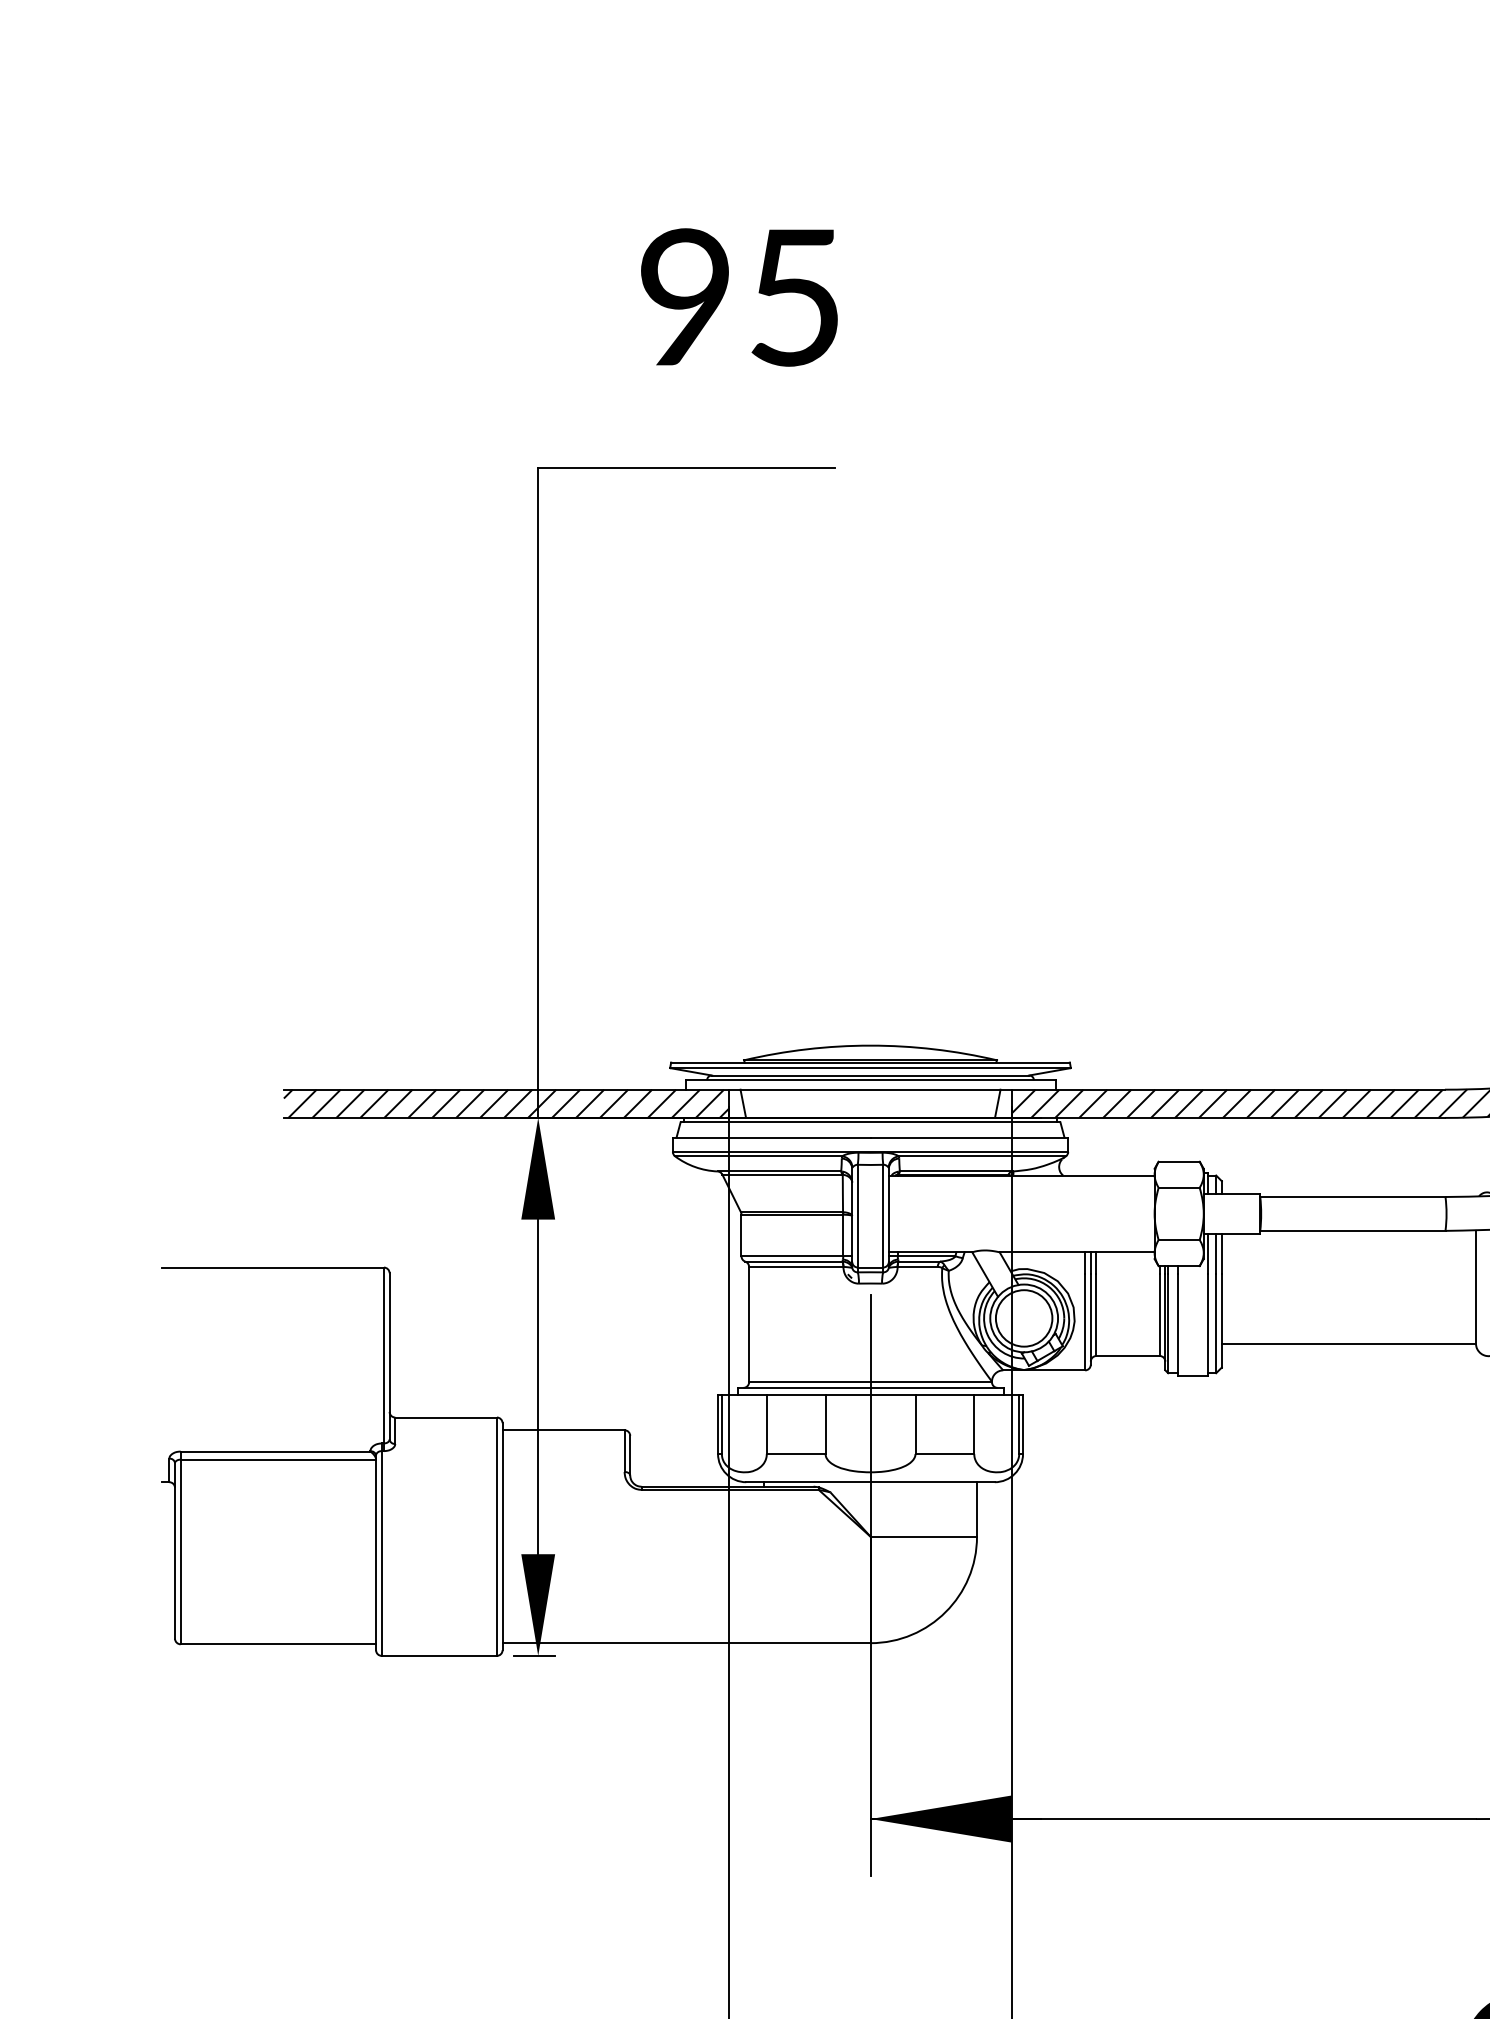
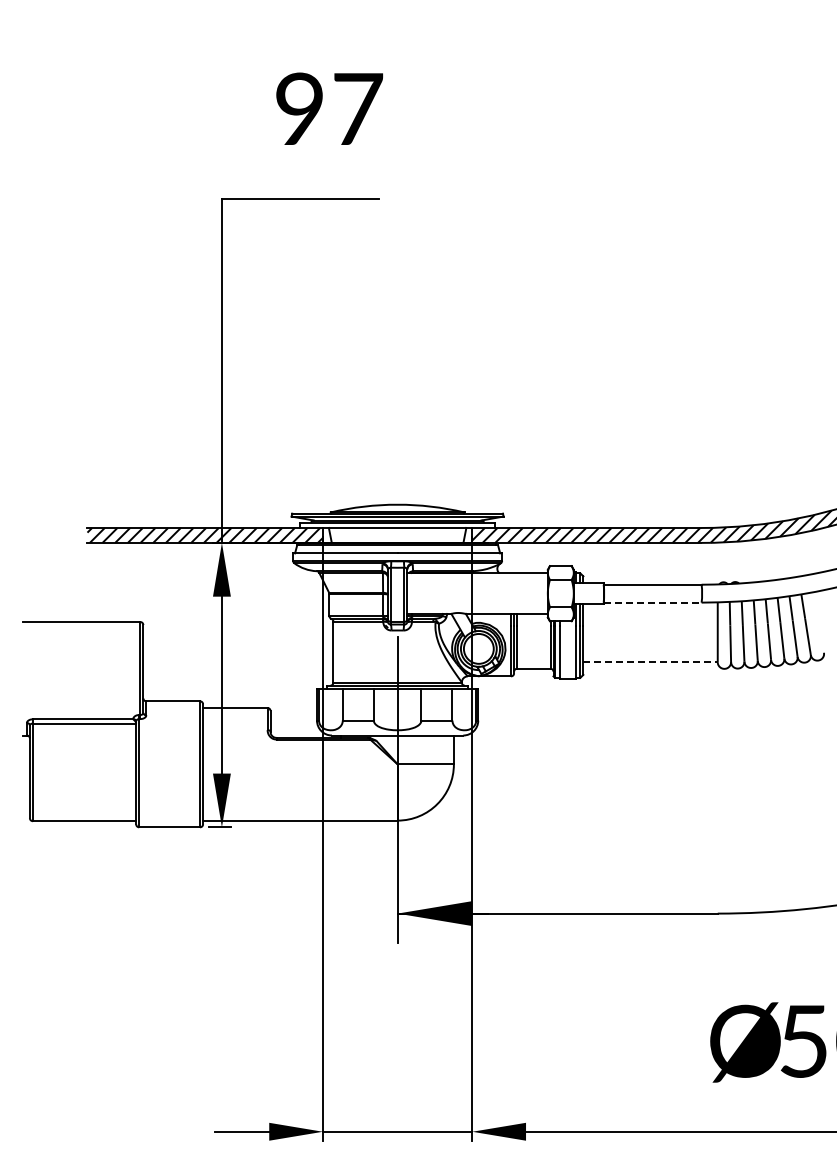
text: (796, 298) -> (358, 109), 95 -> 97
line: (1352, 1230) -> (652, 602), solid -> dashed
line: (1350, 1344) -> (651, 662), solid -> dashed

